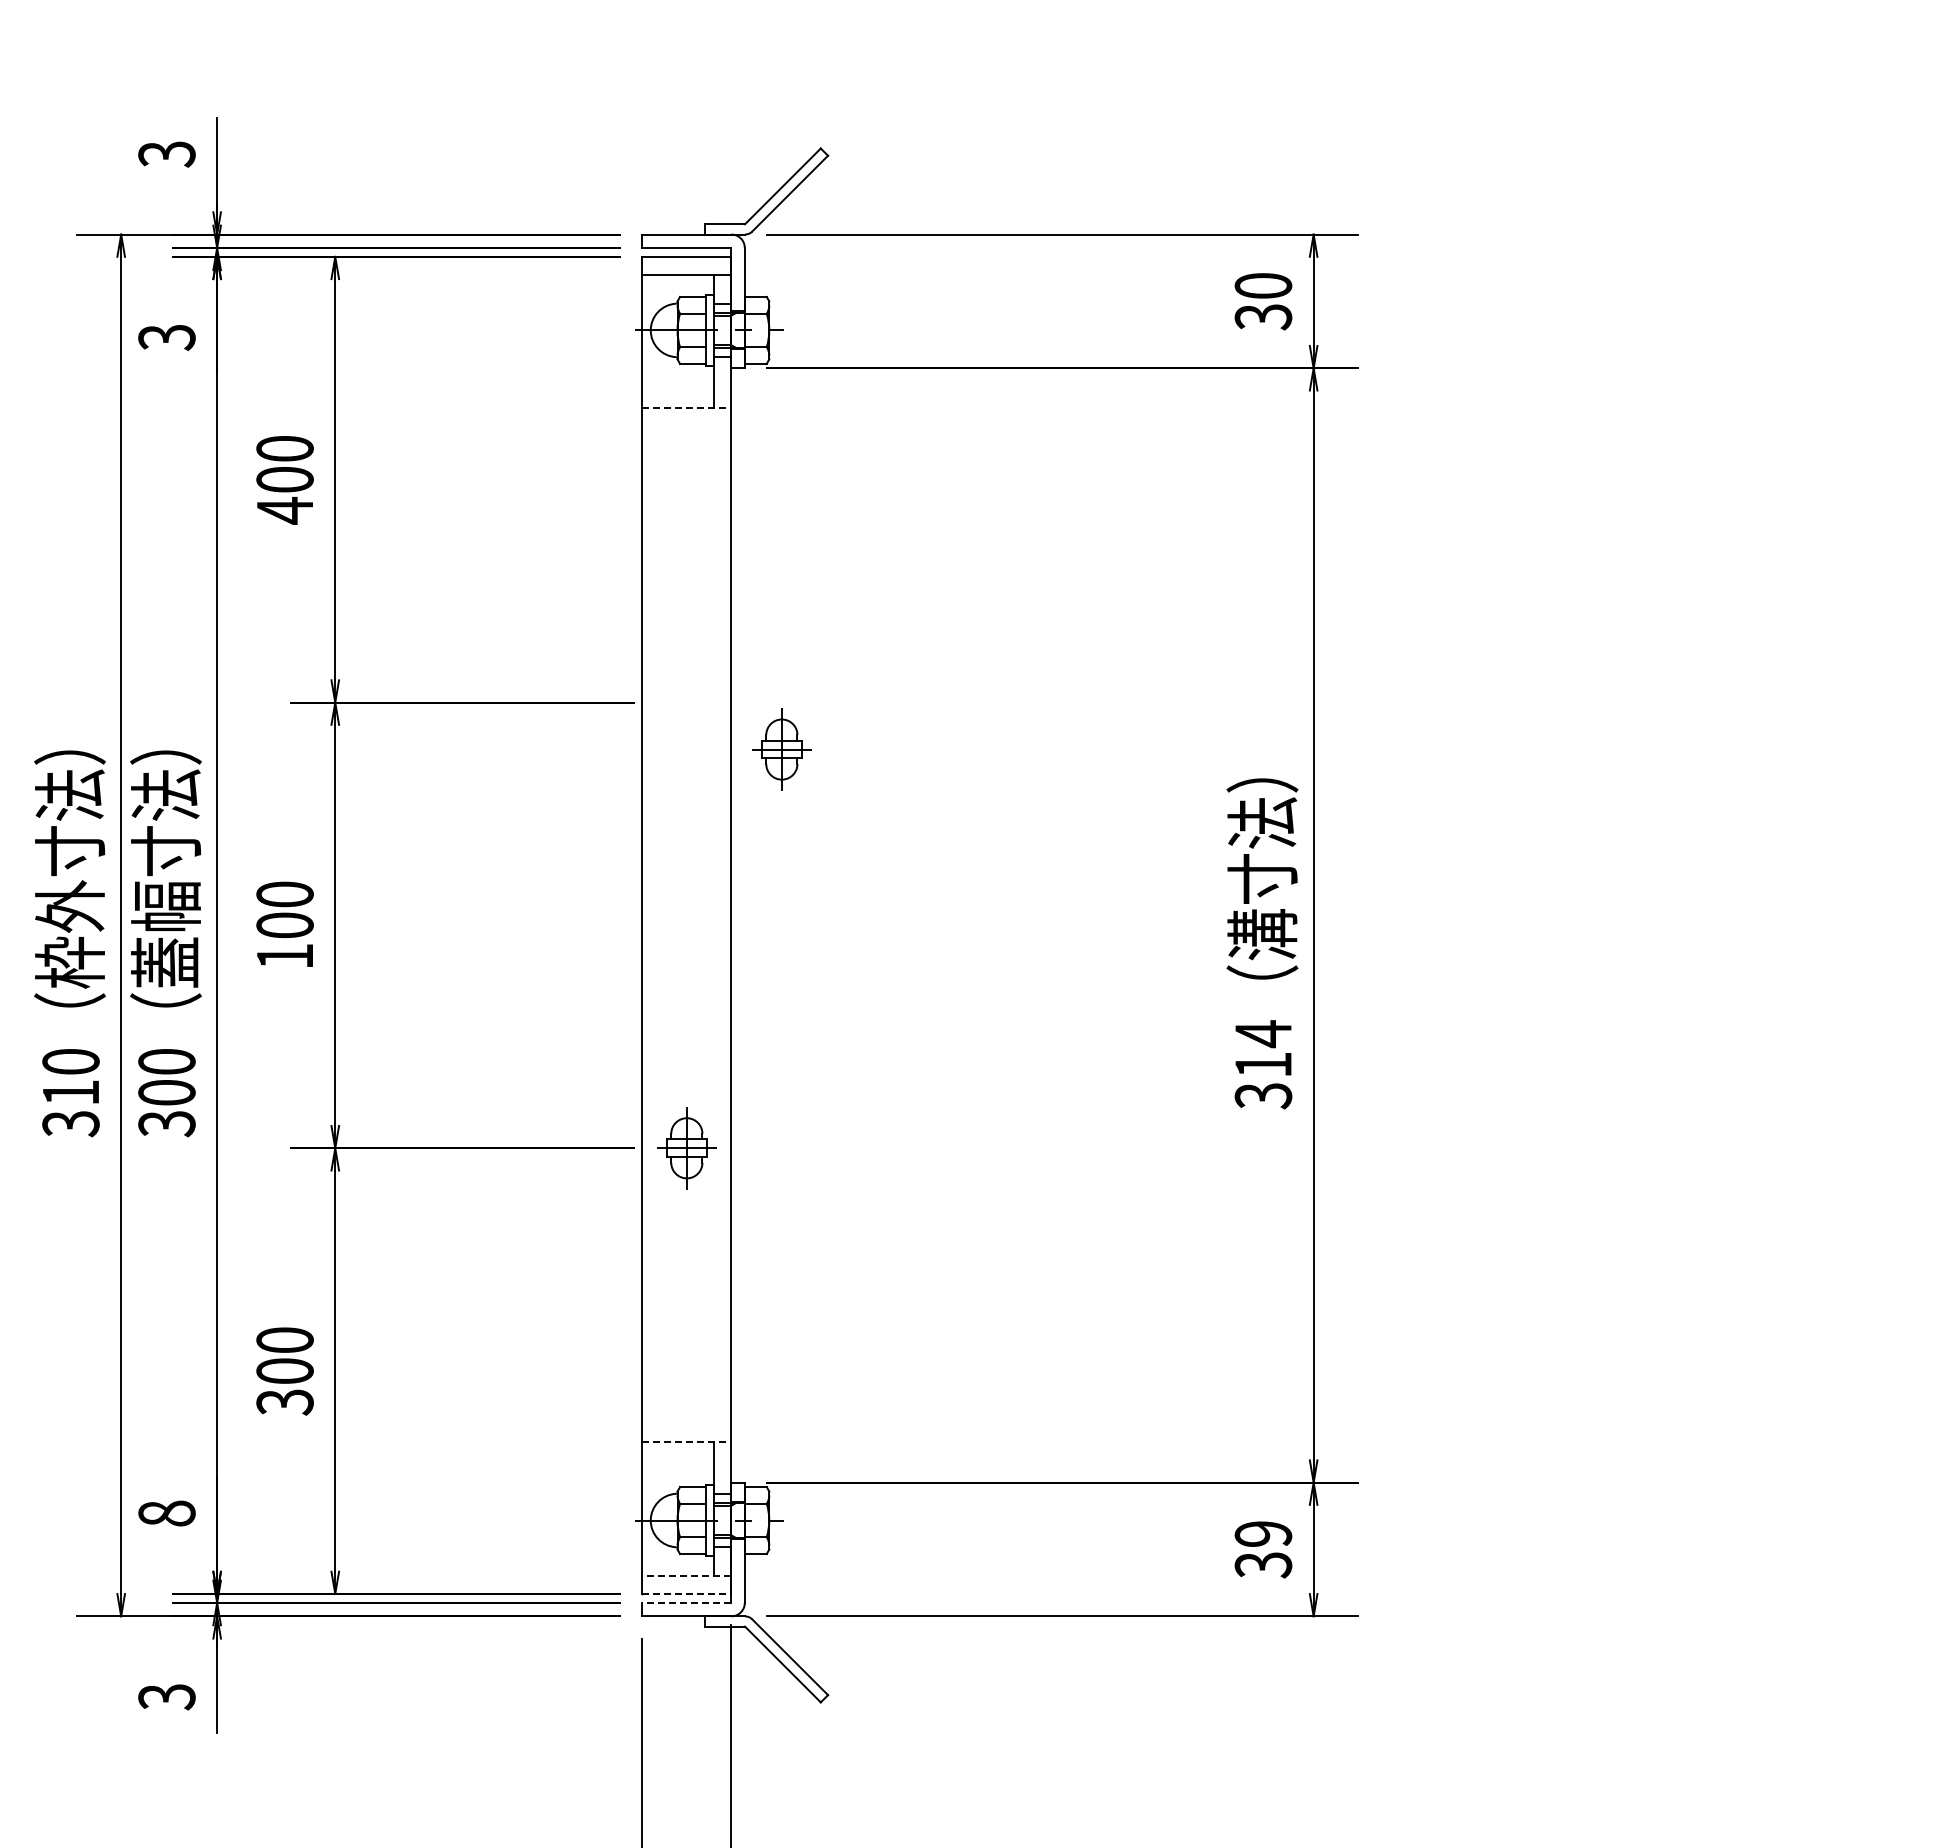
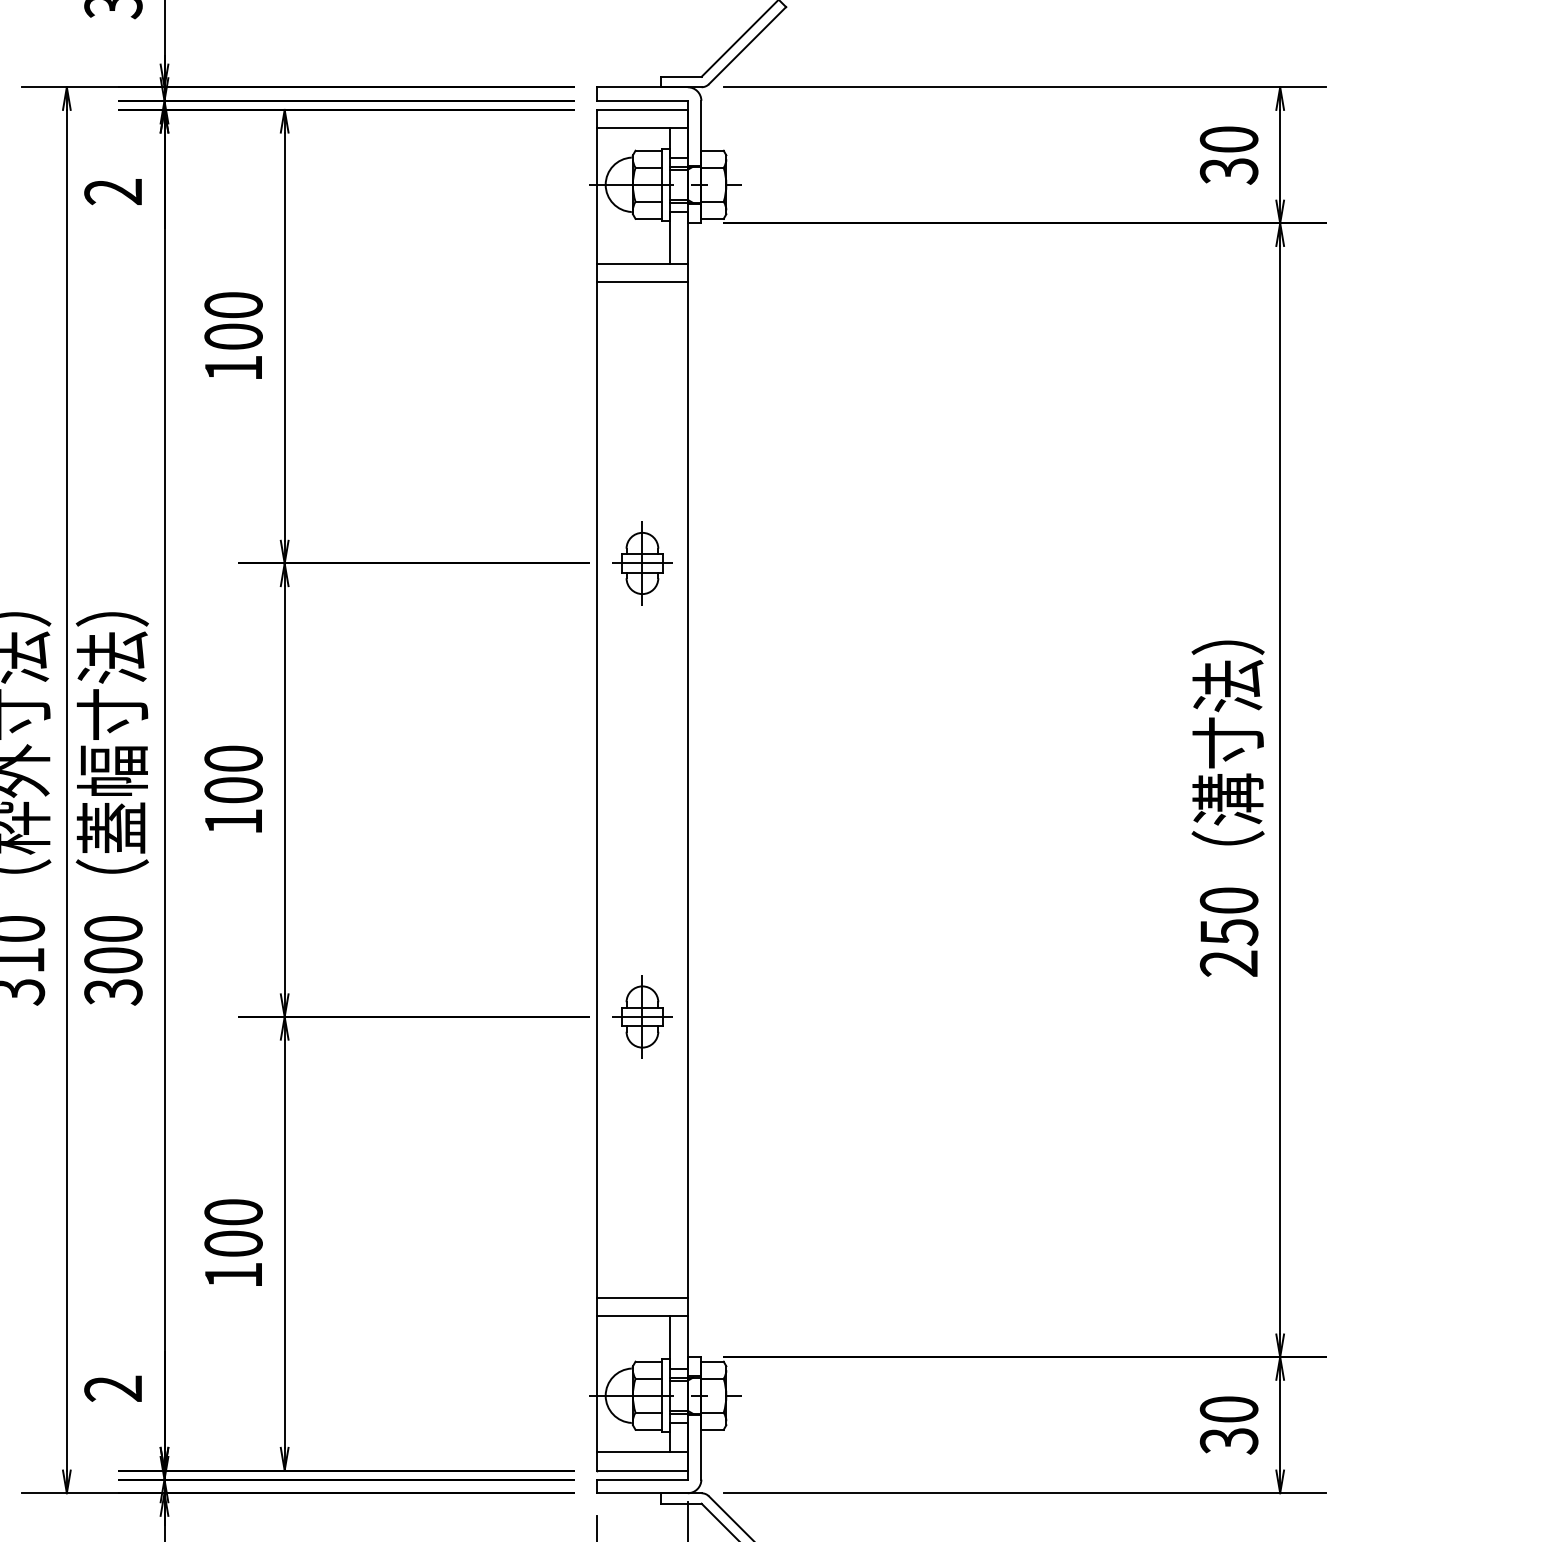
text: (166, 337) -> (112, 192), 3 -> 2
line: (686, 408) -> (642, 264), dashed -> solid
line: (686, 426) -> (642, 282), added
text: (284, 510) -> (233, 368), 400 -> 100
part: (781, 749) -> (642, 563), moved
text: (1263, 1064) -> (1229, 931), 314 -> 250
text: (284, 1402) -> (233, 1275), 300 -> 100
line: (686, 1424) -> (642, 1298), added
line: (686, 1442) -> (642, 1316), dashed -> solid
text: (166, 1513) -> (112, 1388), 8 -> 2
text: (1263, 1533) -> (1229, 1408), 39 -> 30
line: (686, 1576) -> (642, 1452), dashed -> solid
line: (686, 1594) -> (642, 1471), dashed -> solid
line: (686, 1602) -> (642, 1479), dashed -> solid

